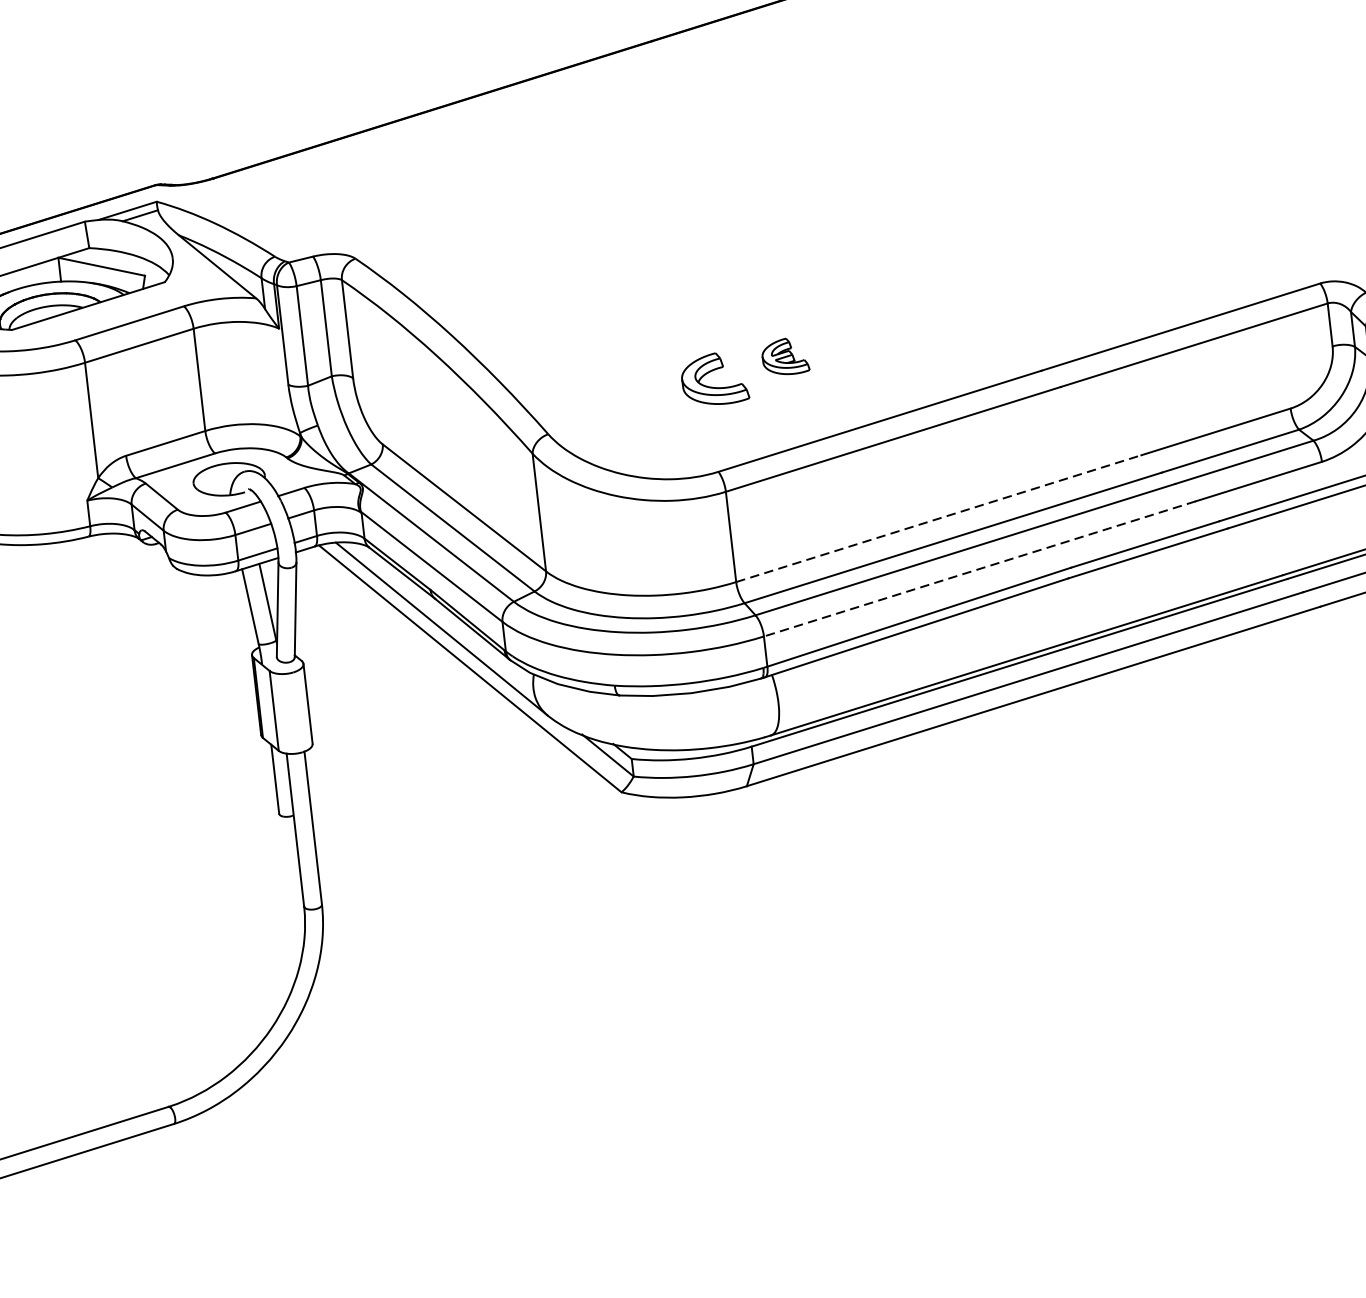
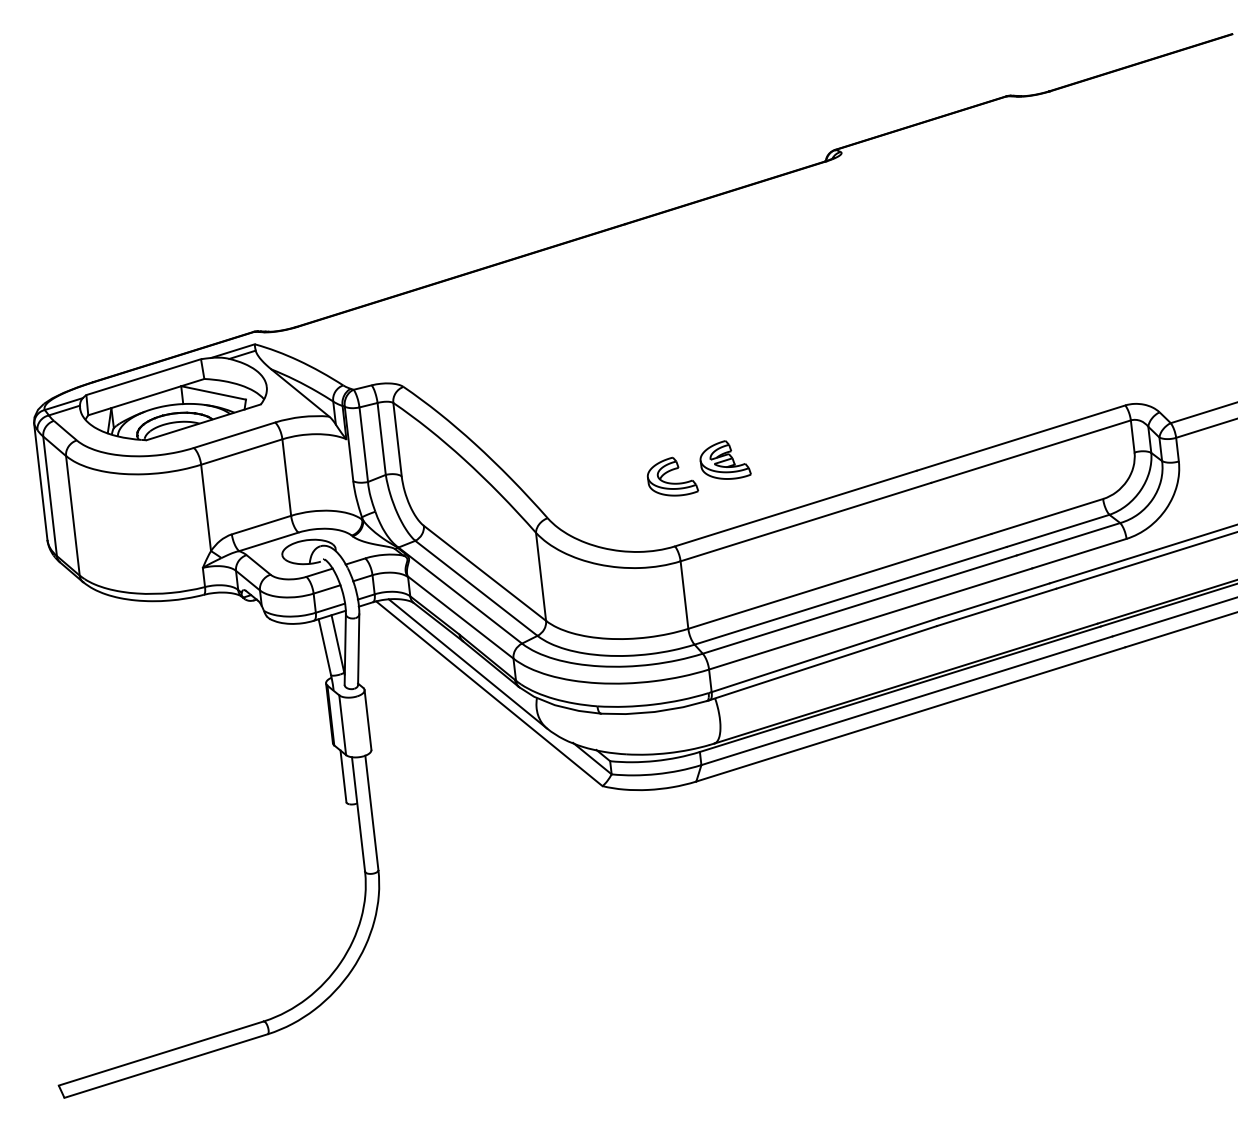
part: (785, 355) -> (725, 459), size x1.43
line: (938, 518) -> (839, 581), dashed -> solid
line: (979, 569) -> (870, 619), dashed -> solid

